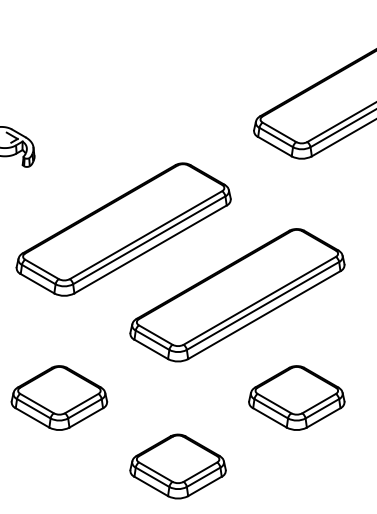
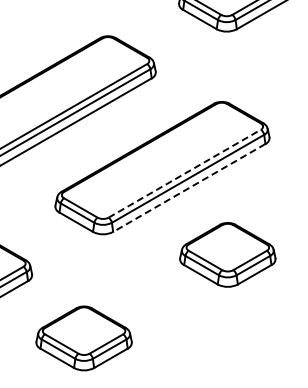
line: (259, 300) -> (184, 173), solid -> dashed
line: (264, 315) -> (189, 188), solid -> dashed
part: (296, 397) -> (227, 254), moved
part: (177, 466) -> (83, 338), moved

